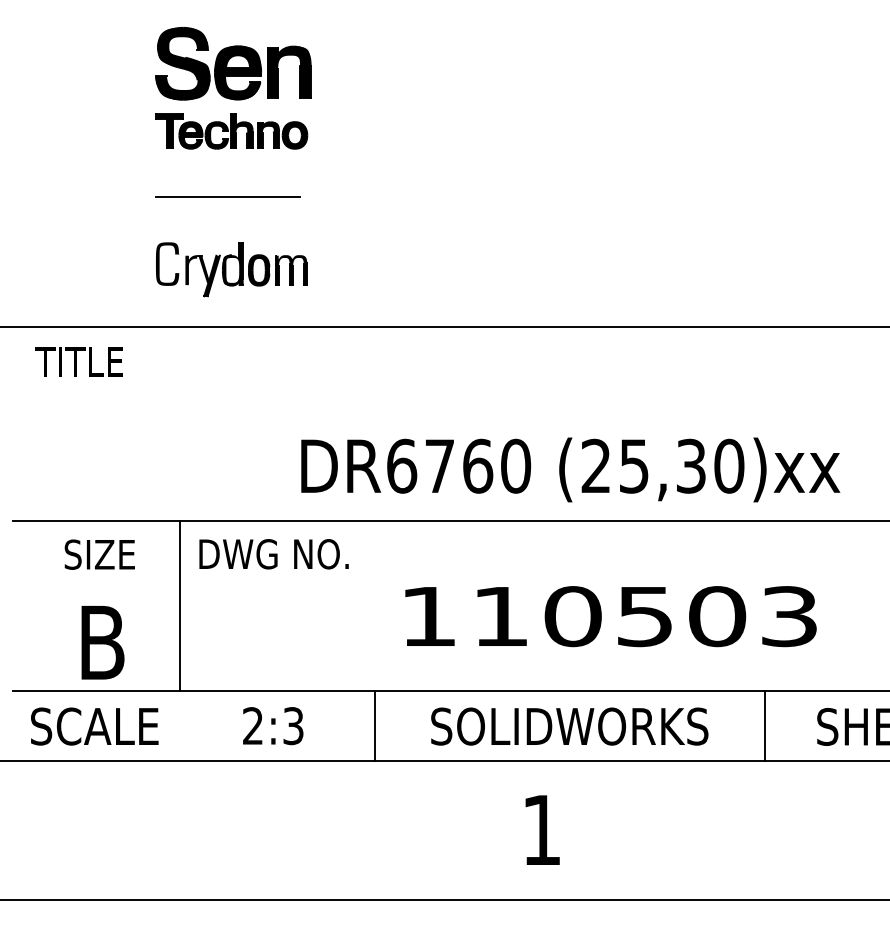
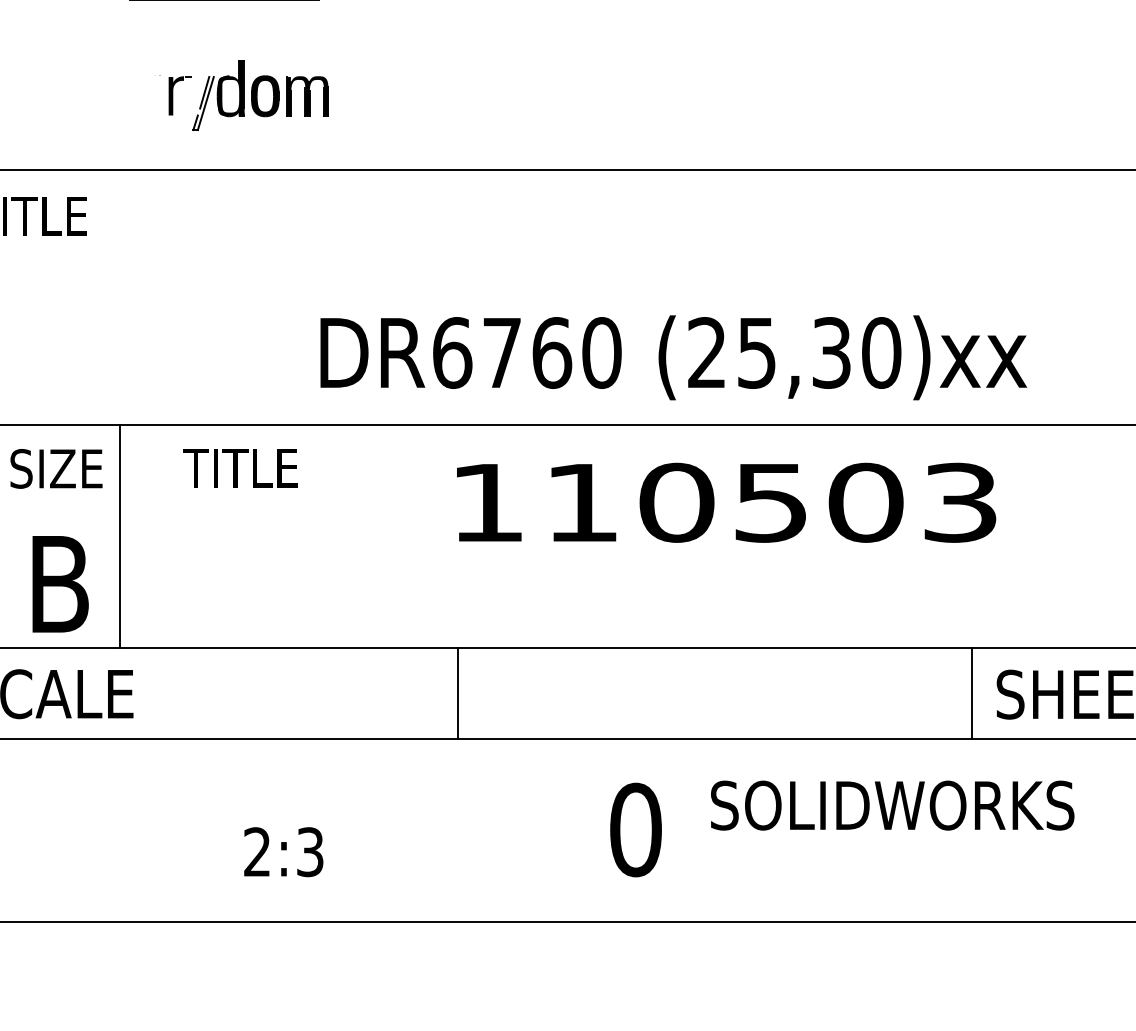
fill: (167, 263) -> (145, 87), removed
fill: (208, 275) -> (198, 102), removed
text: (272, 554) -> (282, 468), DWG NO. -> TITLE
line: (180, 606) -> (120, 536), moved
text: (610, 616) -> (725, 502), moved
line: (375, 725) -> (458, 692), moved
line: (764, 725) -> (970, 692), moved
text: (273, 726) -> (284, 852), moved
text: (569, 726) -> (892, 805), moved
text: (541, 830) -> (635, 830), 1 -> 0

